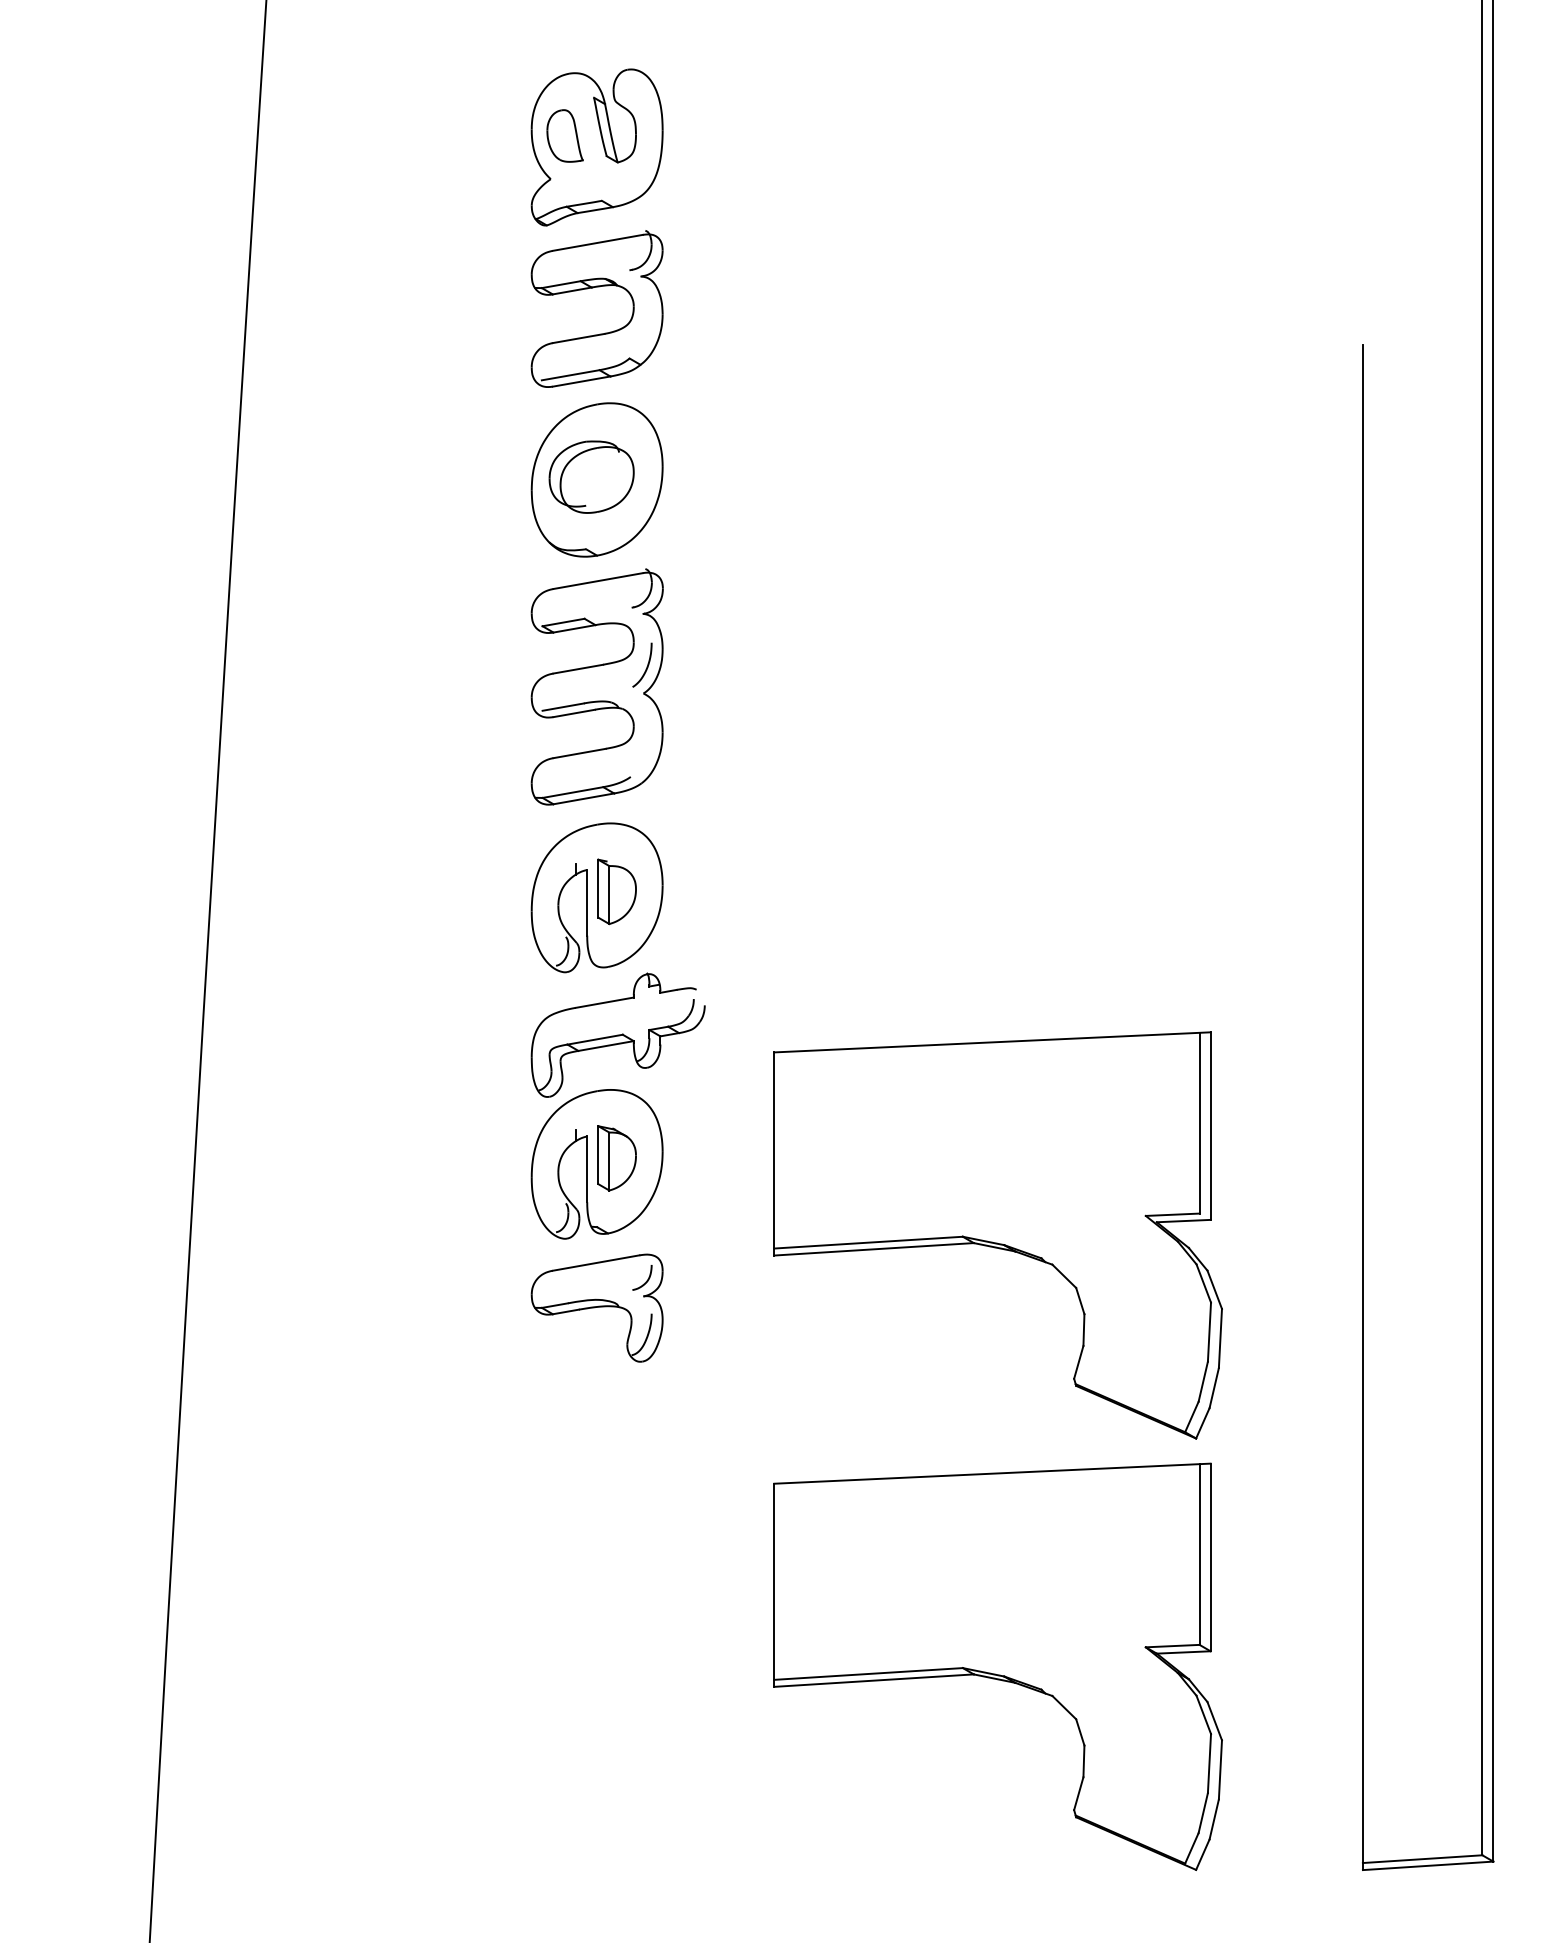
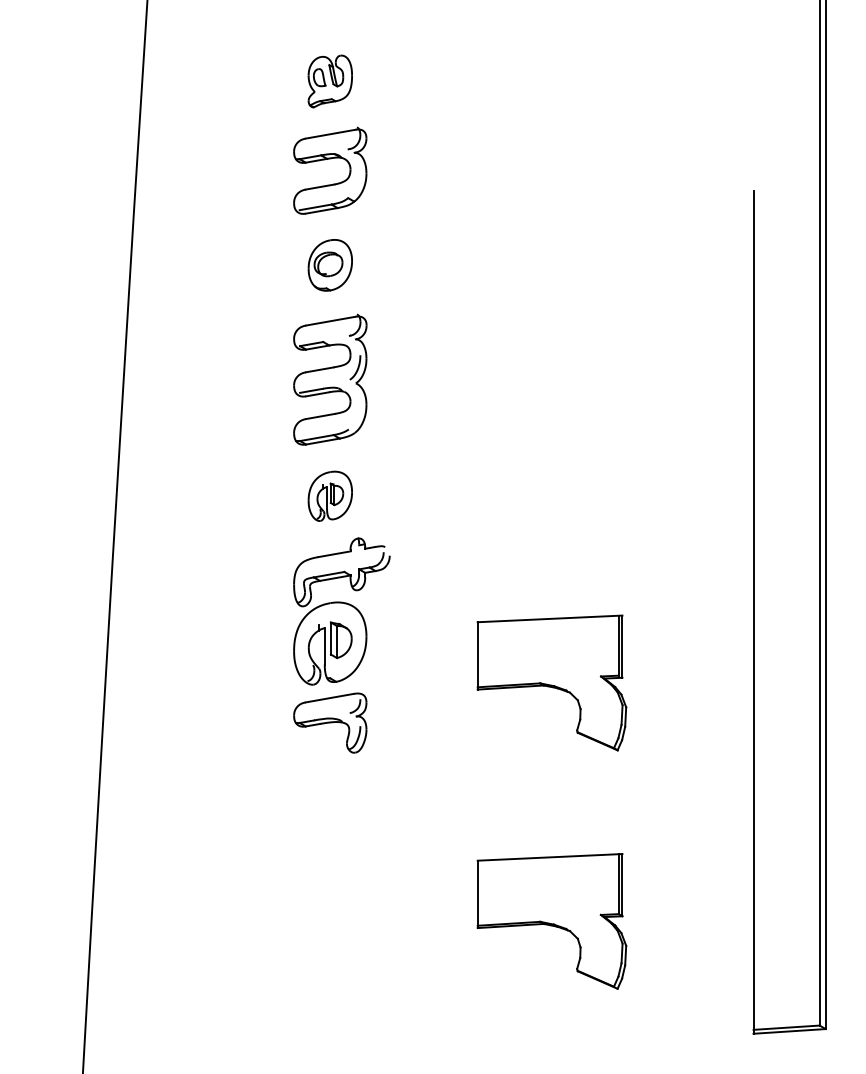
part: (597, 147) -> (330, 81), size x0.6
part: (597, 480) -> (330, 265), size x0.6
part: (597, 898) -> (330, 496), size x0.6
part: (997, 1234) -> (551, 682), size x0.6
part: (997, 1667) -> (551, 921), size x0.6

